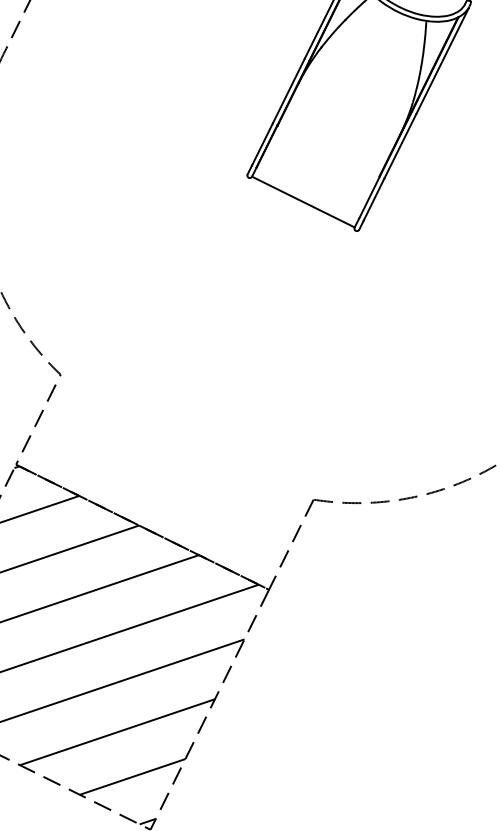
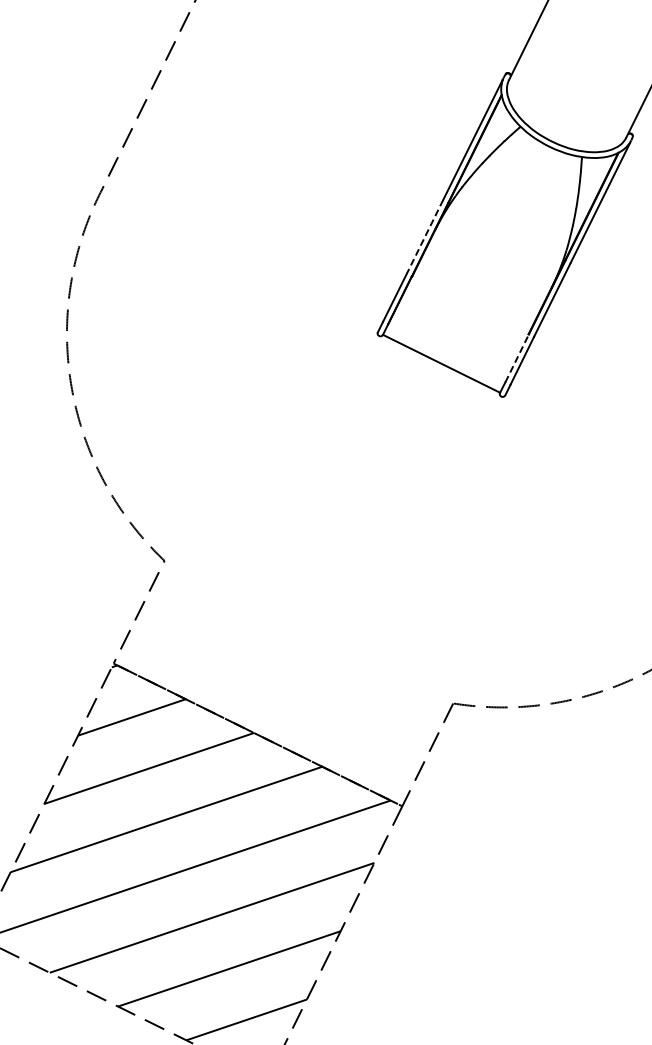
line: (288, 91) -> (424, 237), solid -> dashed
line: (369, 197) -> (517, 358), solid -> dashed

